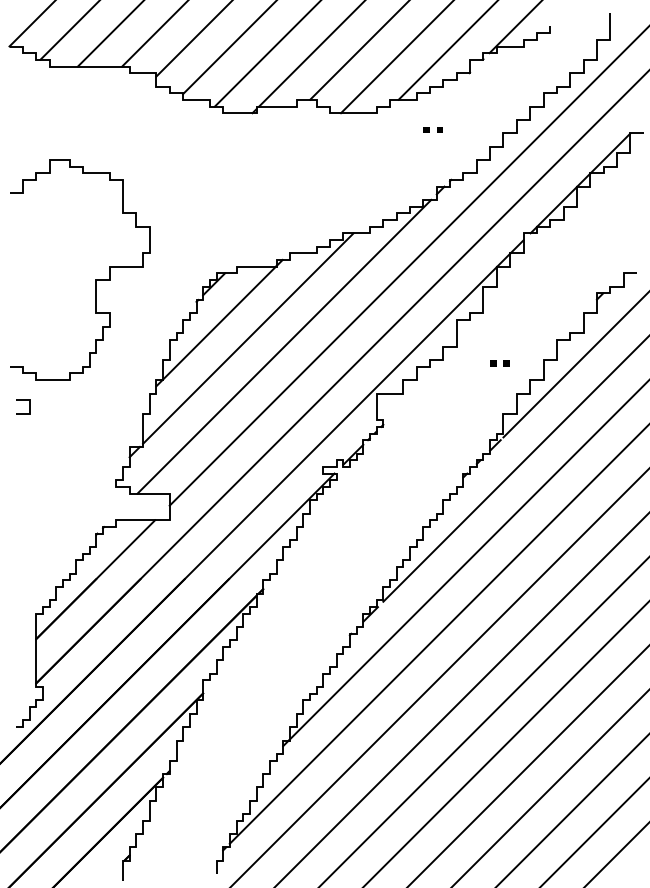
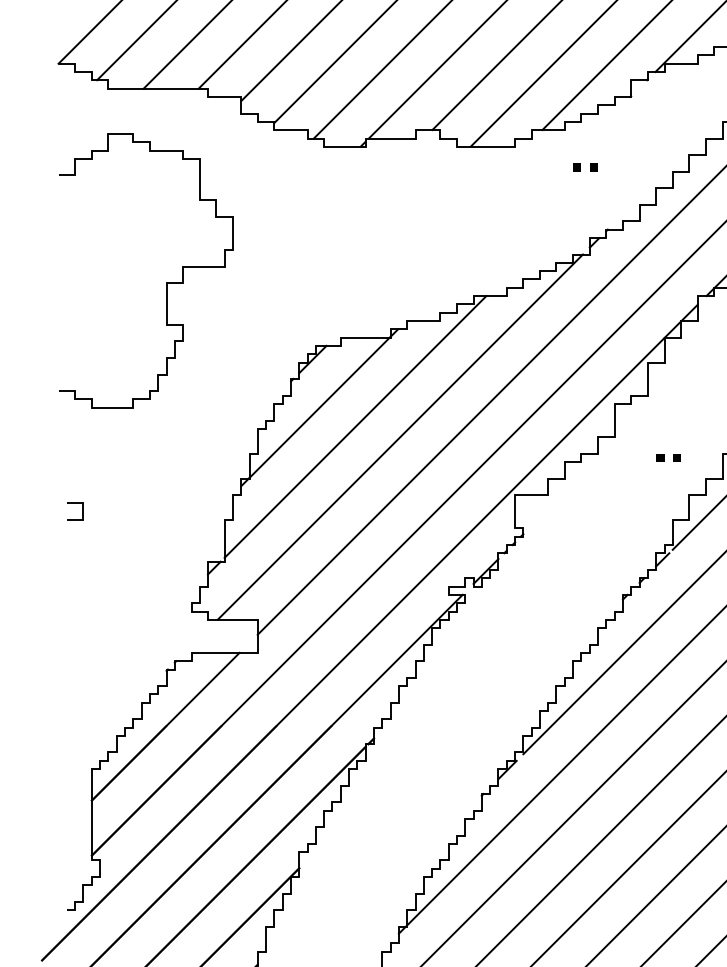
curve: (95, 279) -> (165, 282), moved

